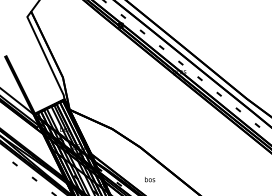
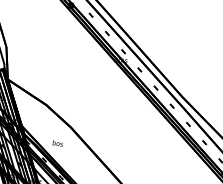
text: (150, 179) -> (58, 143), moved

